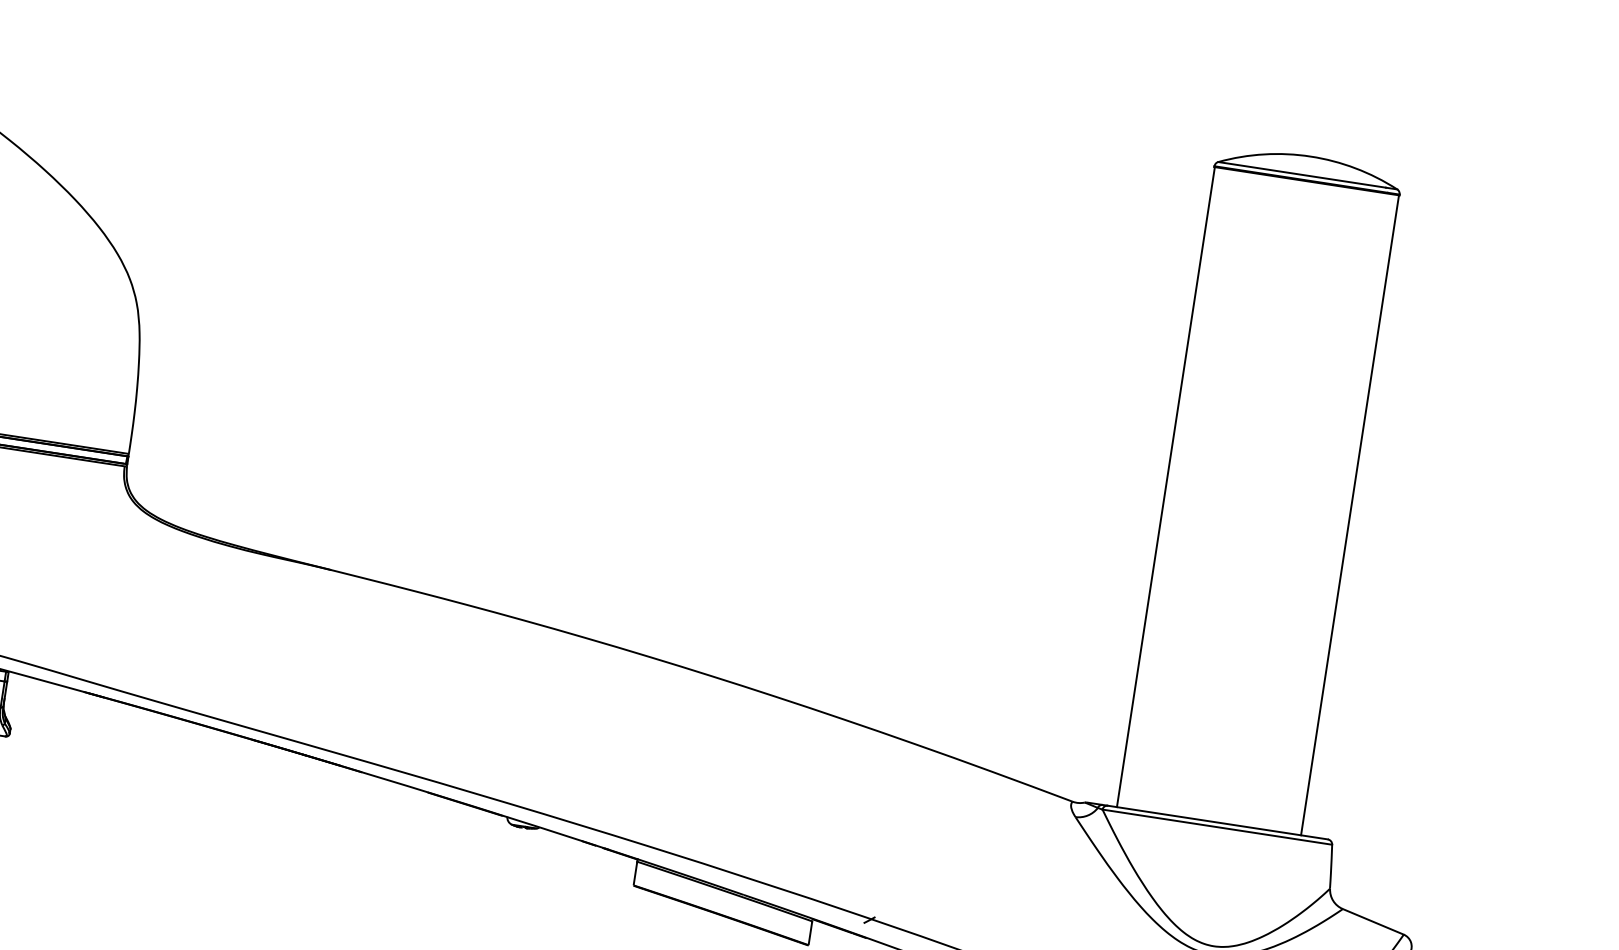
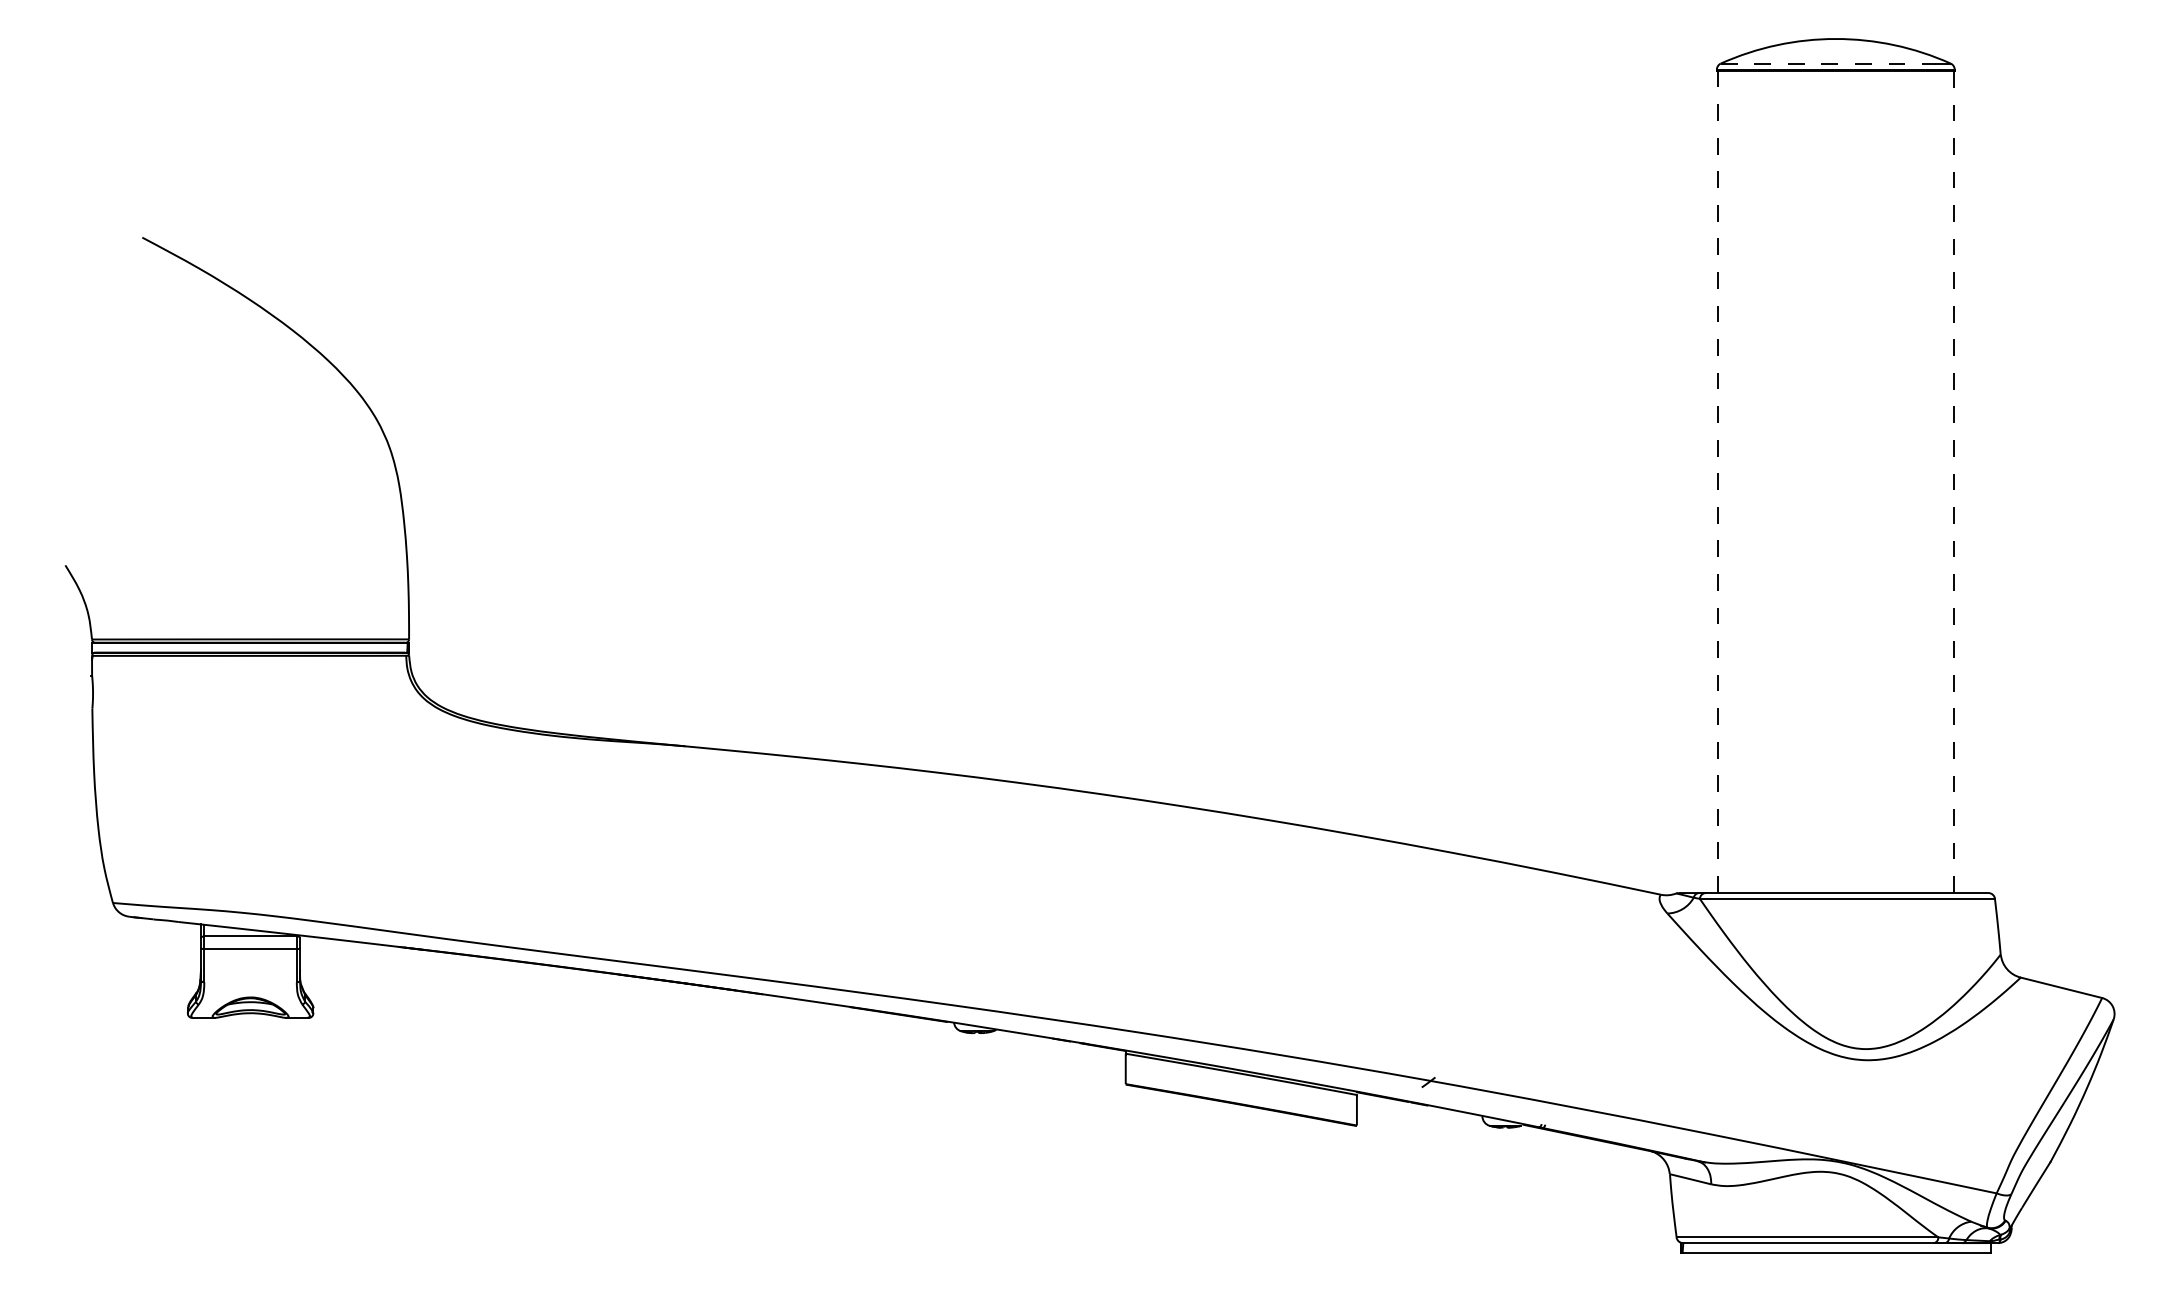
line: (1302, 174) -> (1828, 63), solid -> dashed
line: (1165, 487) -> (1717, 482), solid -> dashed
line: (1350, 515) -> (1954, 481), solid -> dashed

